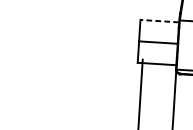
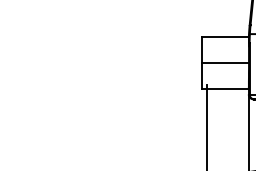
line: (159, 21) -> (225, 36), dashed -> solid

